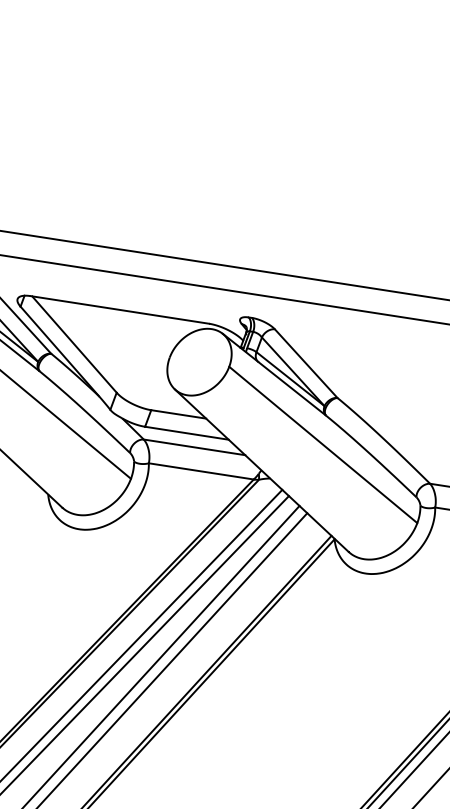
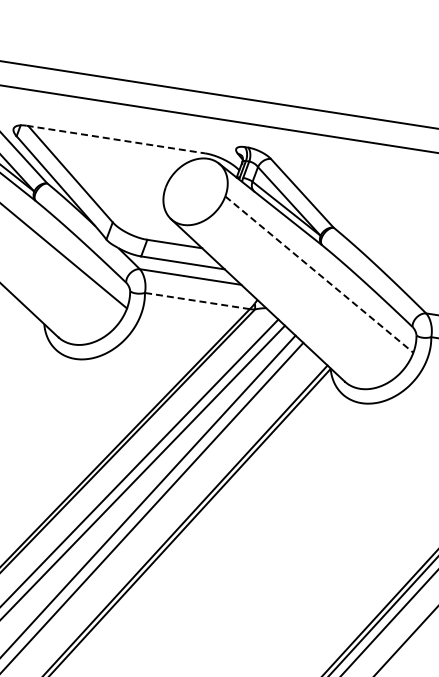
line: (120, 310) -> (116, 140), solid -> dashed
line: (323, 445) -> (319, 275), solid -> dashed
line: (200, 471) -> (196, 301), solid -> dashed

